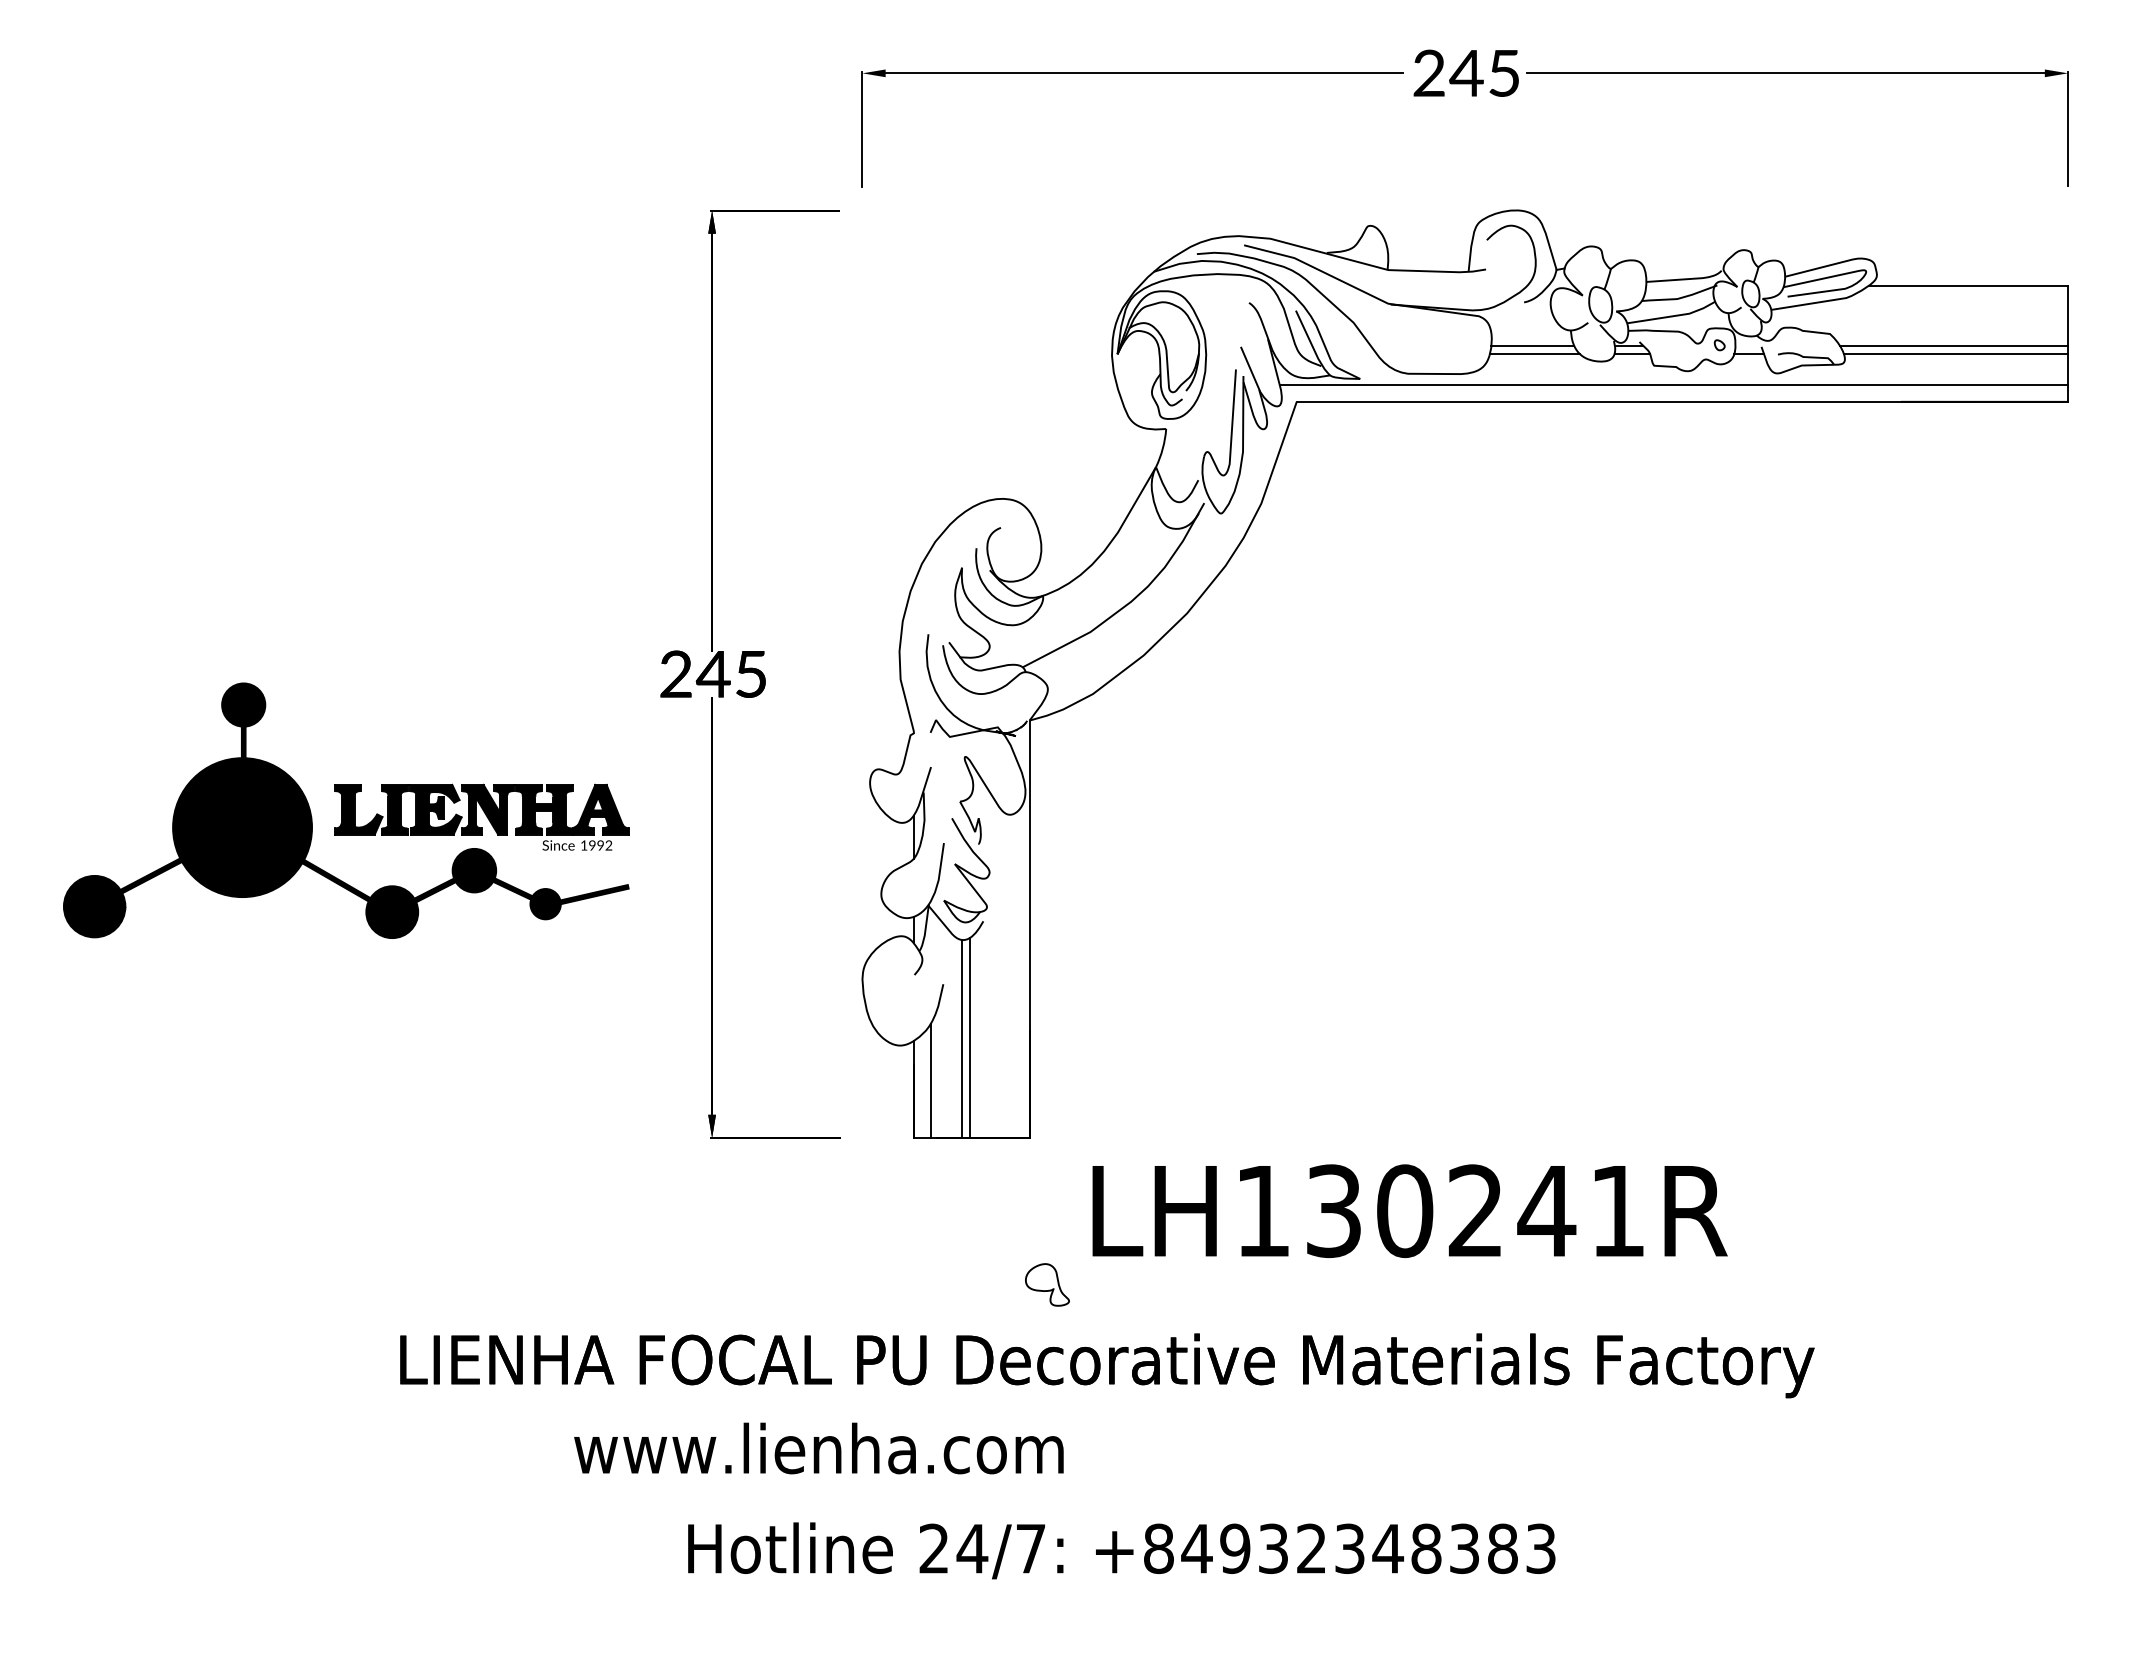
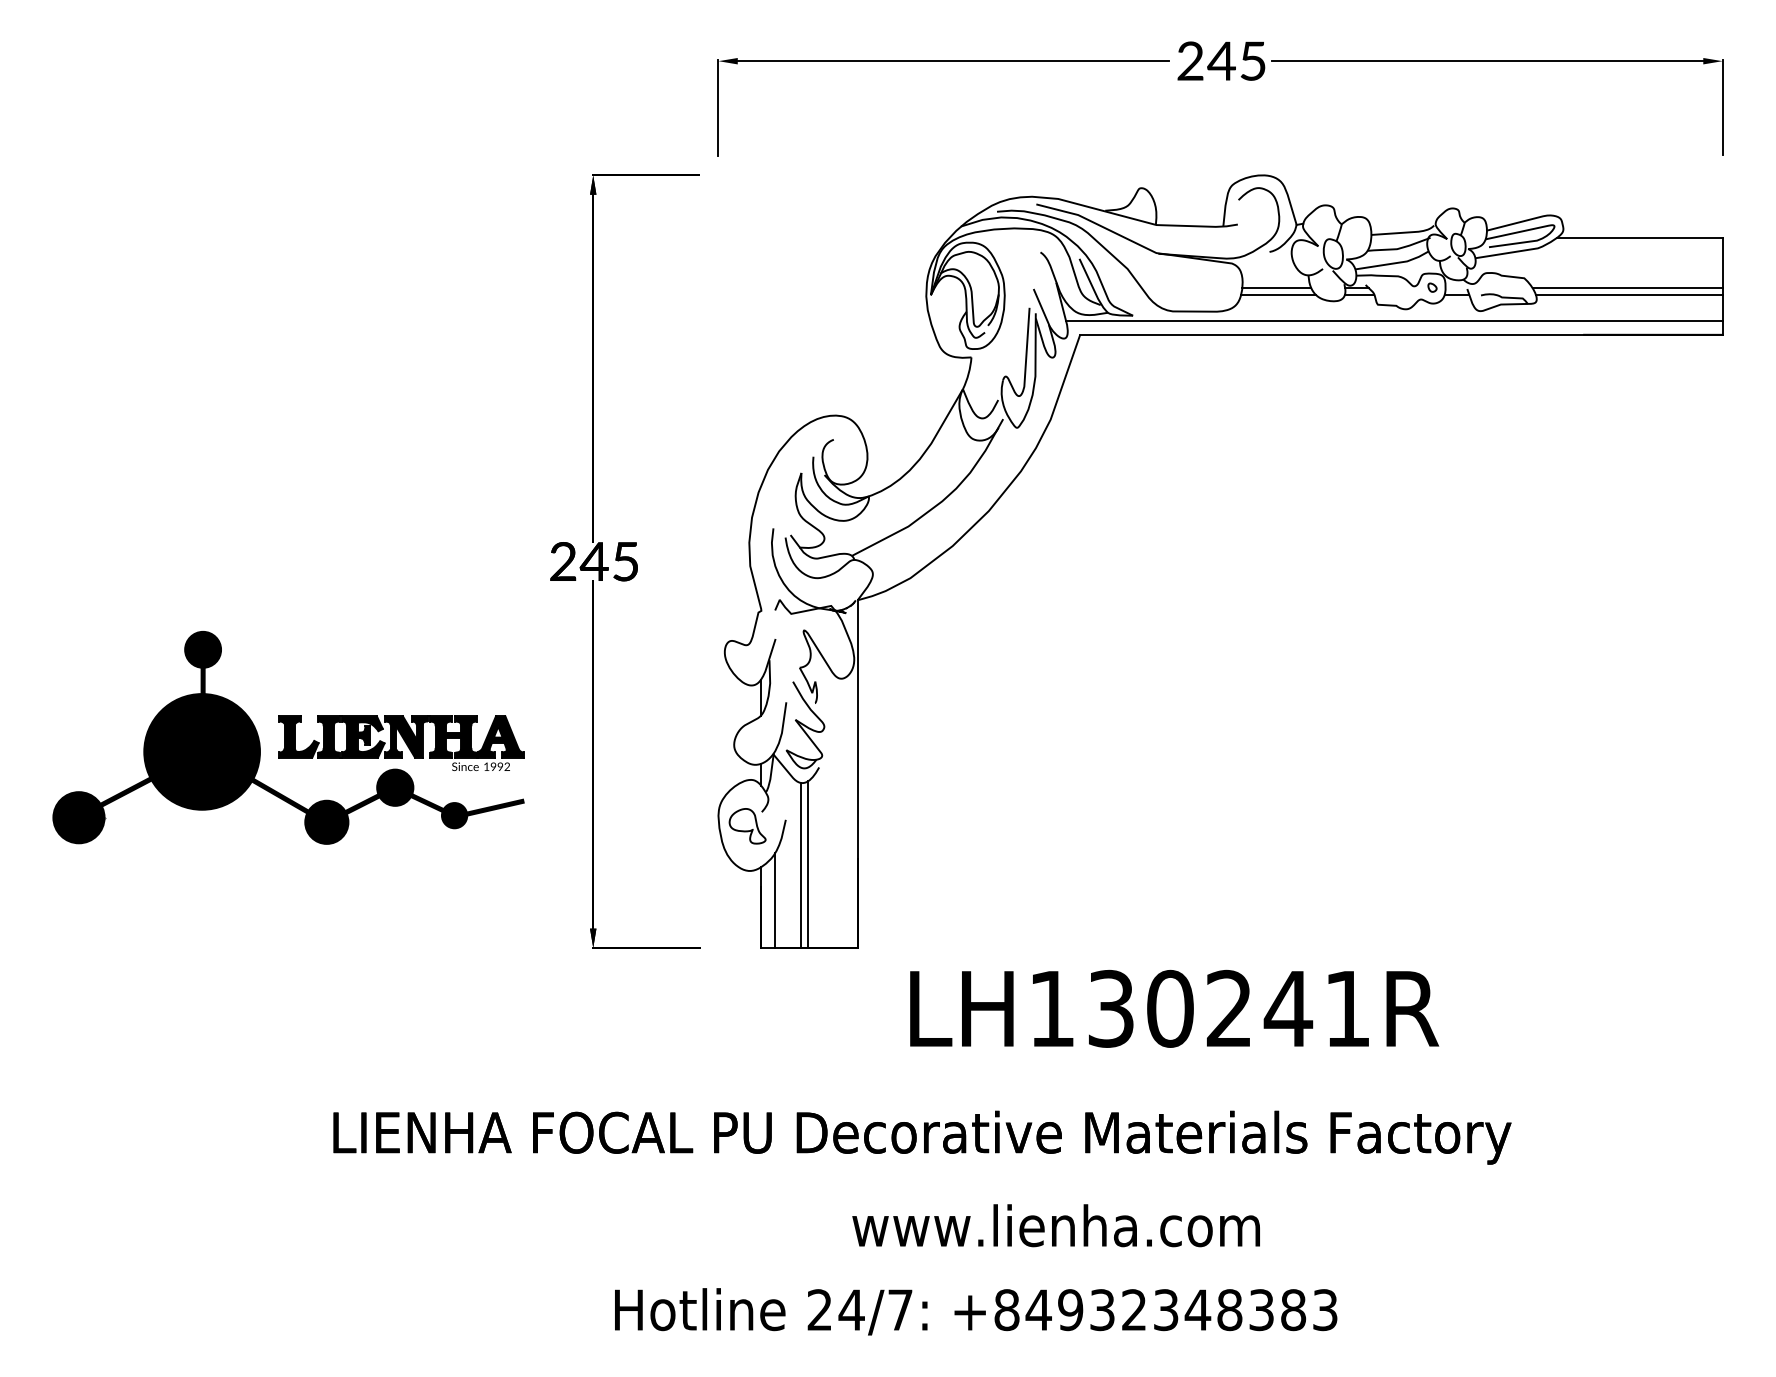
part: (346, 810) -> (288, 737), moved
part: (1047, 1284) -> (747, 825), moved
text: (818, 1448) -> (1055, 1225), moved
text: (1121, 1550) -> (975, 1311), moved

